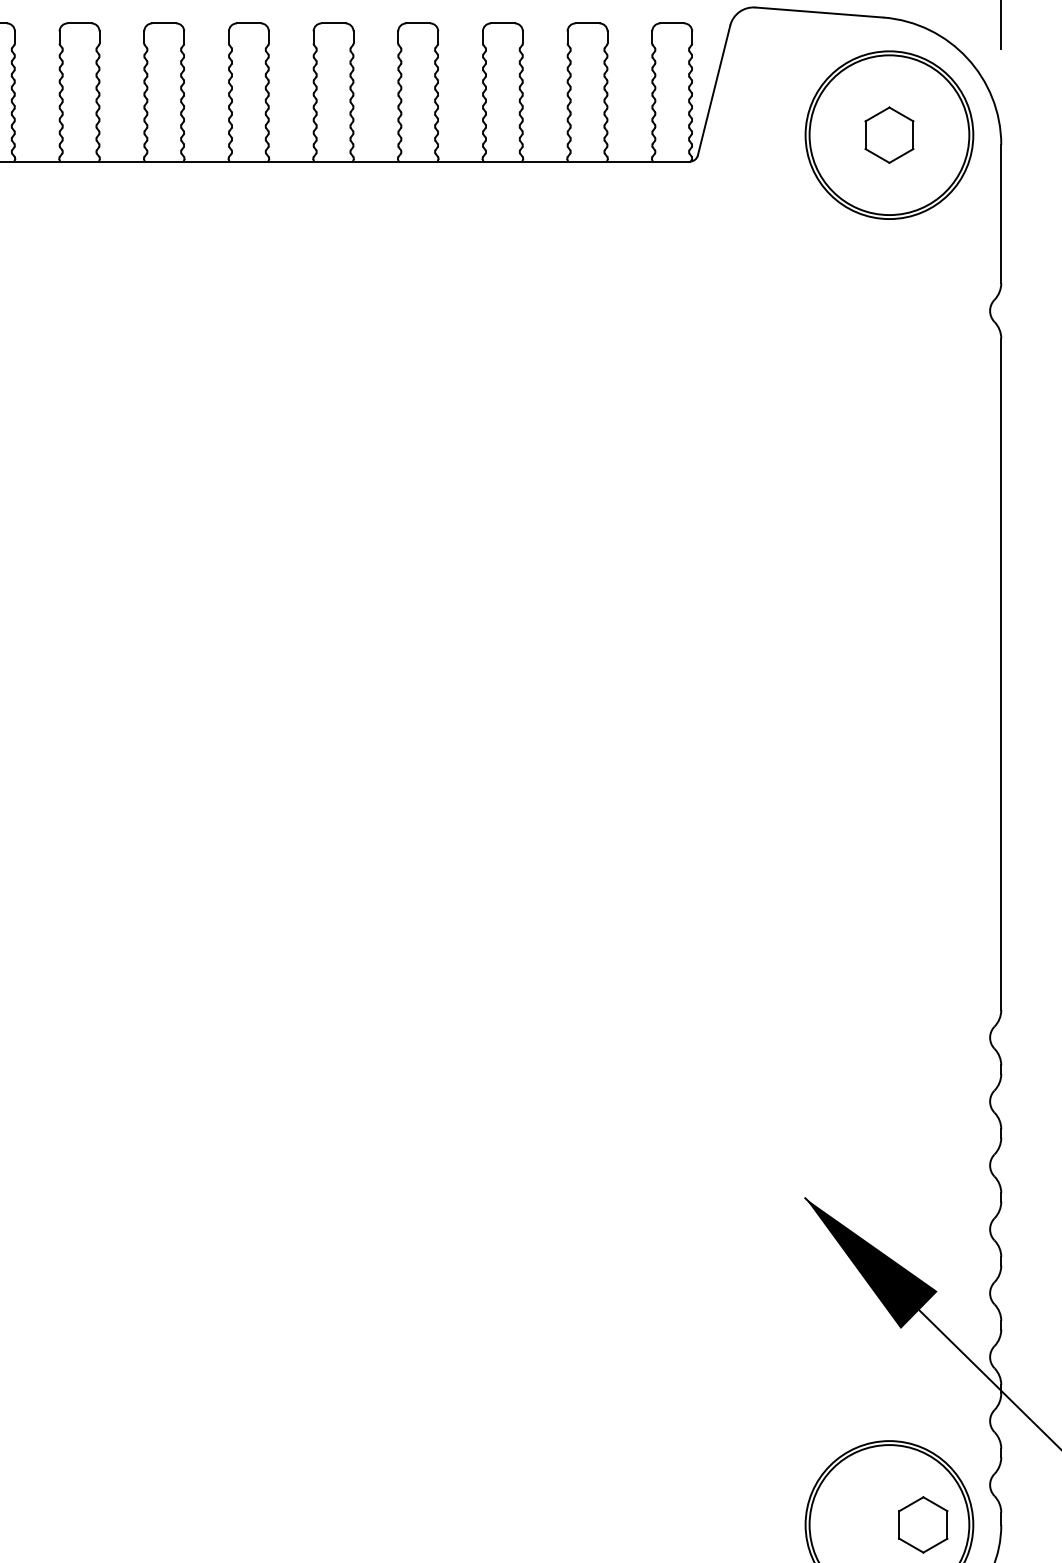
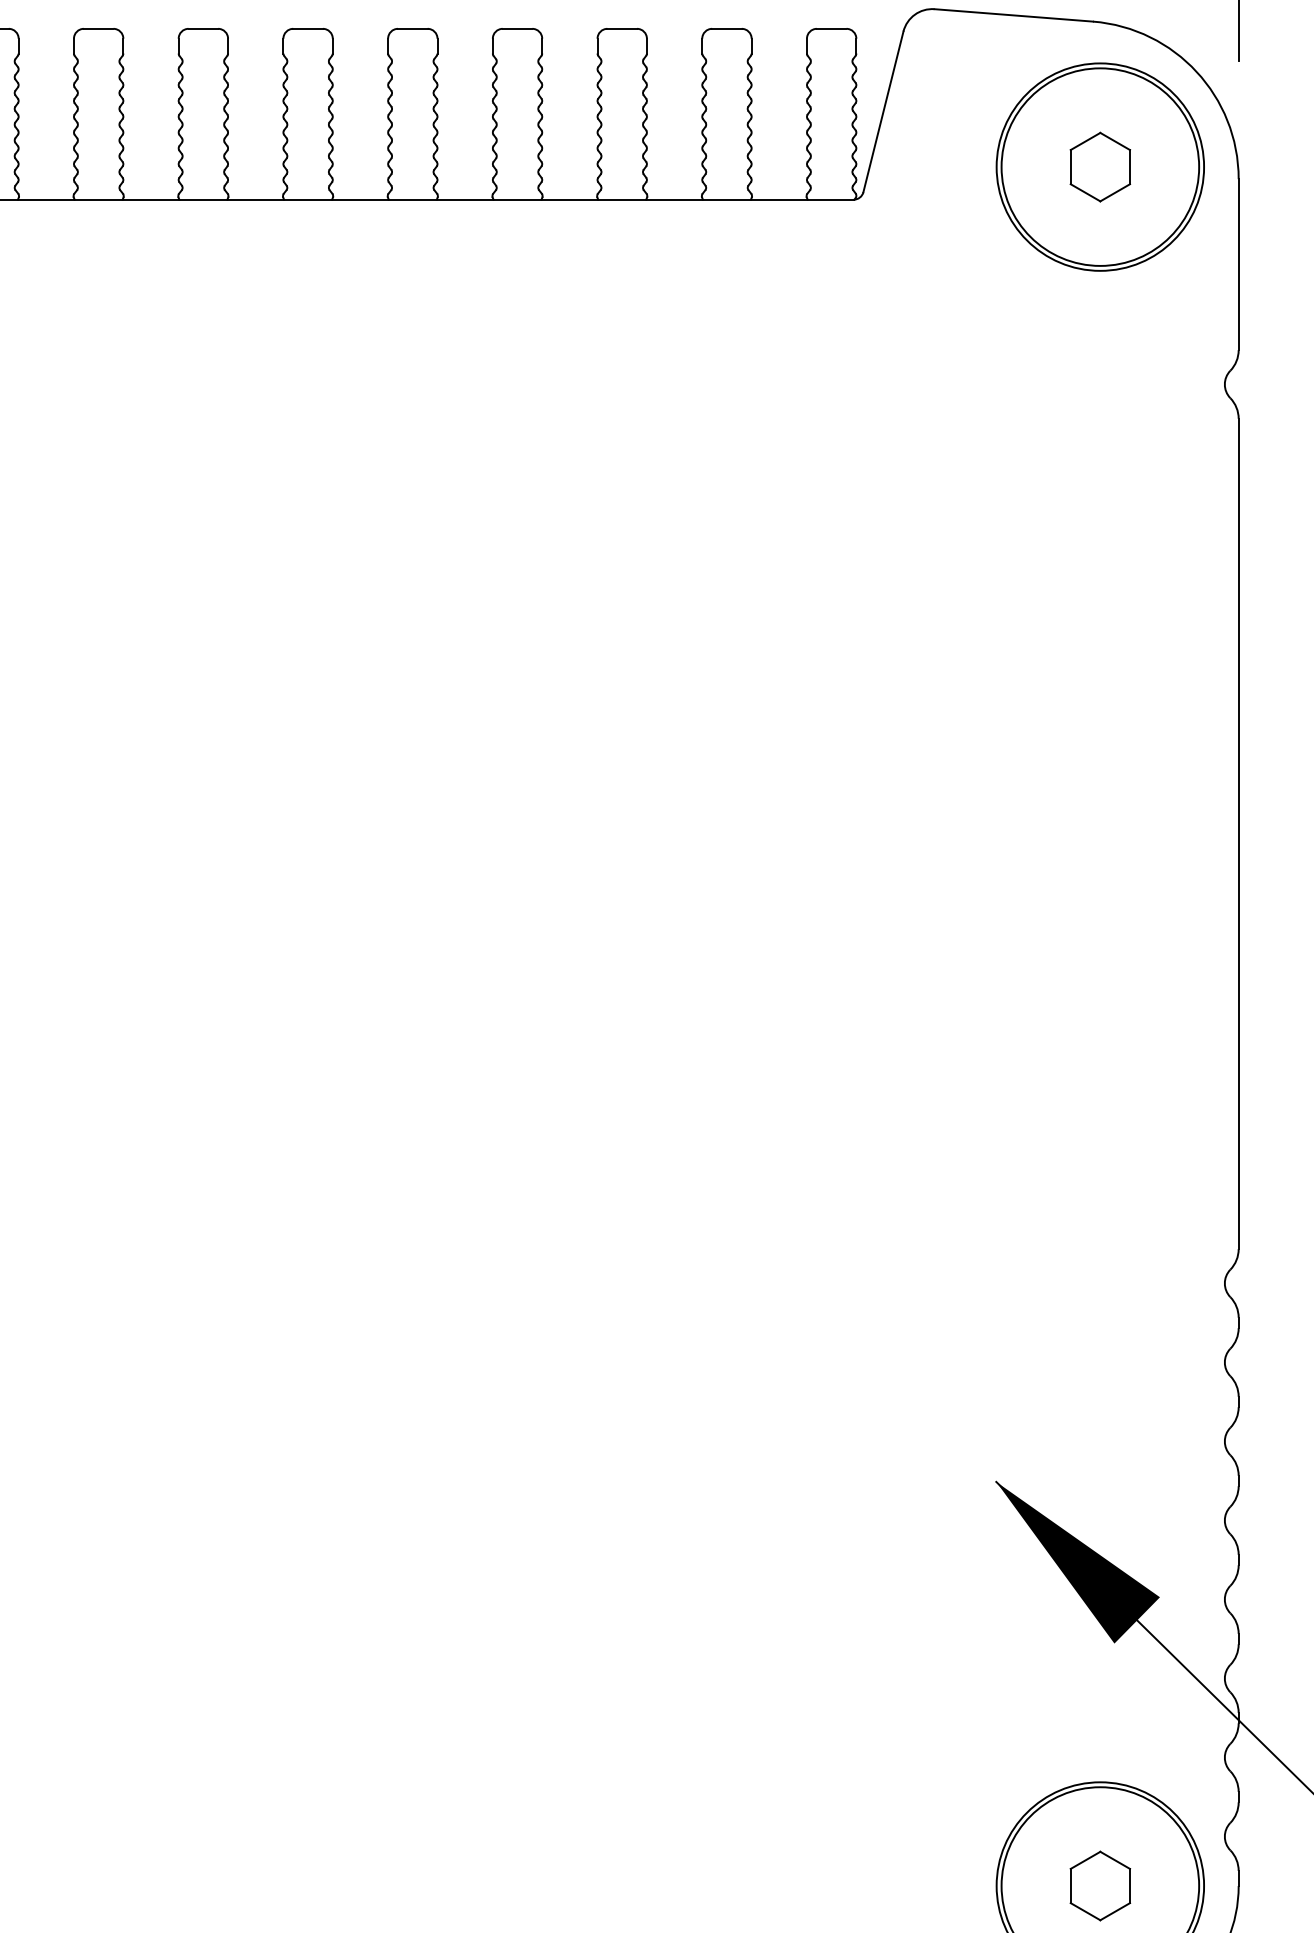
part: (923, 1524) -> (1100, 1885), moved

